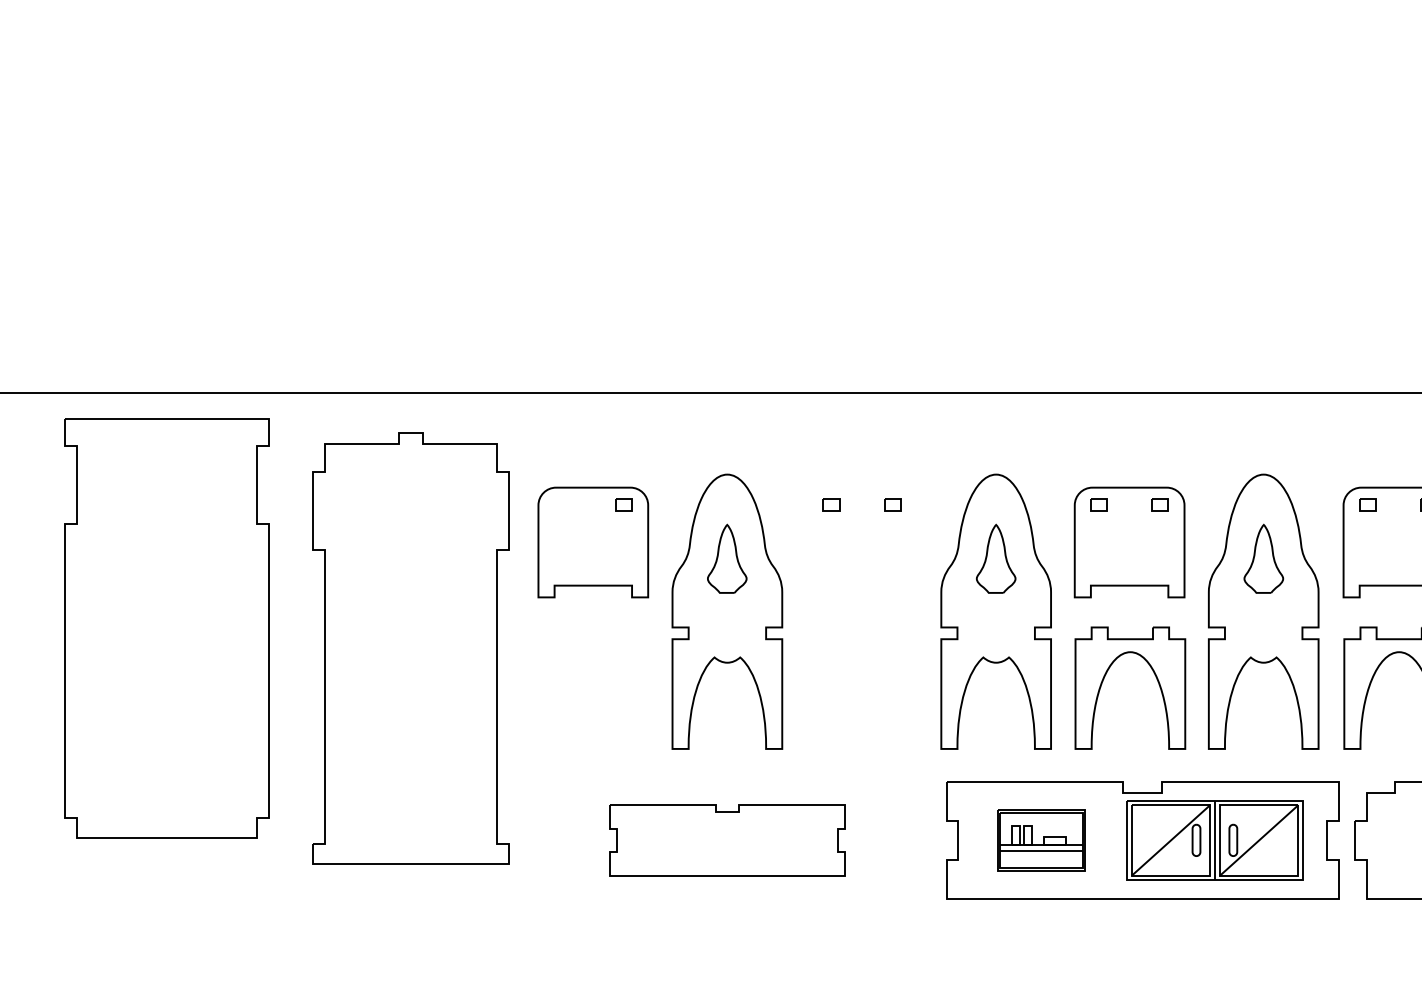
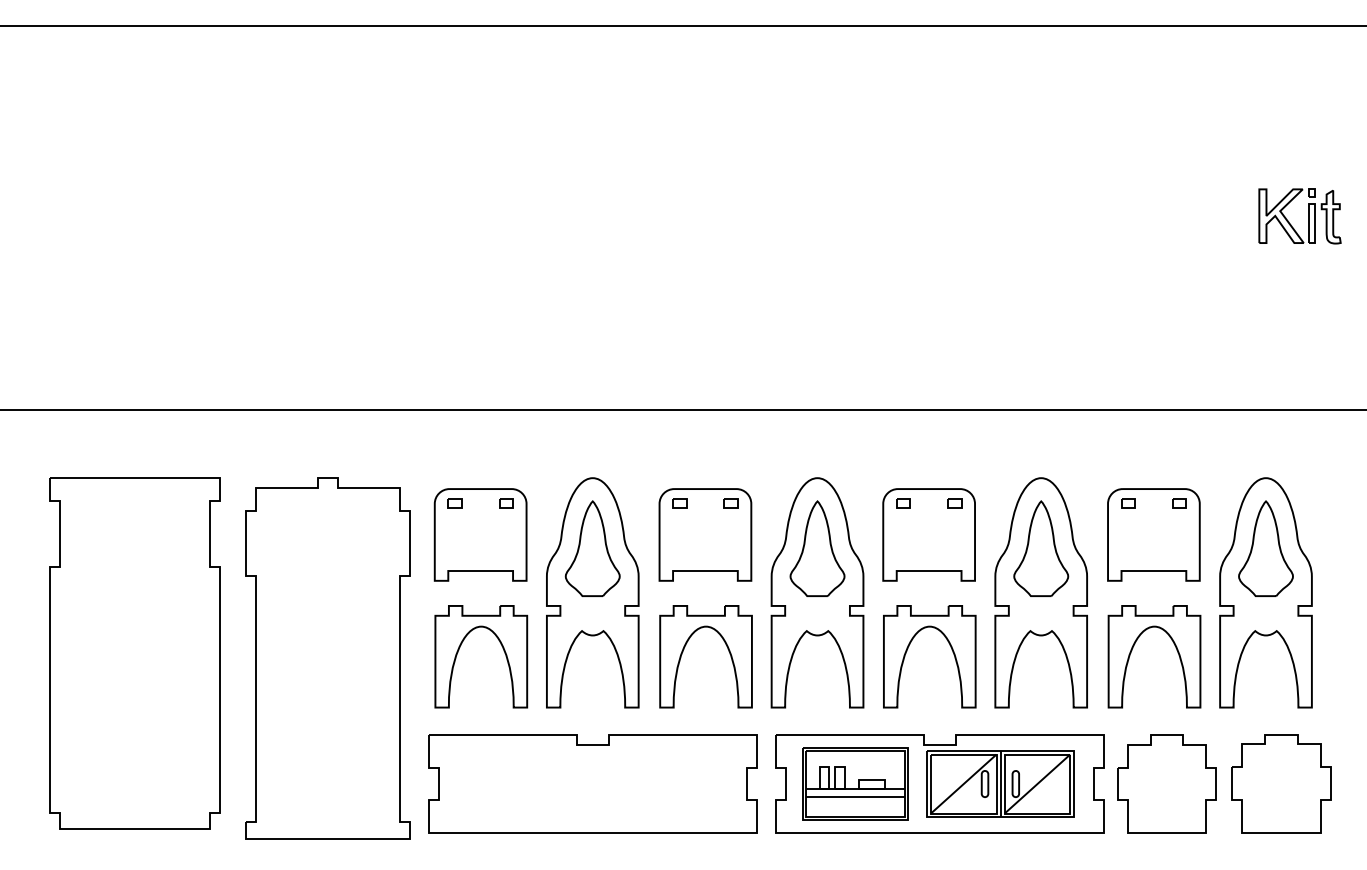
part: (562, 504) -> (454, 503), added
part: (862, 541) -> (705, 534), added
part: (727, 558) -> (592, 548), size x1.67
part: (996, 558) -> (817, 548), size x1.67
part: (1264, 558) -> (1041, 548), size x1.67
part: (166, 628) -> (134, 653), moved
part: (410, 648) -> (327, 658), moved
part: (618, 675) -> (501, 646), added
part: (838, 677) -> (685, 647), added
part: (727, 839) -> (592, 783), size x1.67
part: (1041, 839) -> (855, 783), size x1.43

